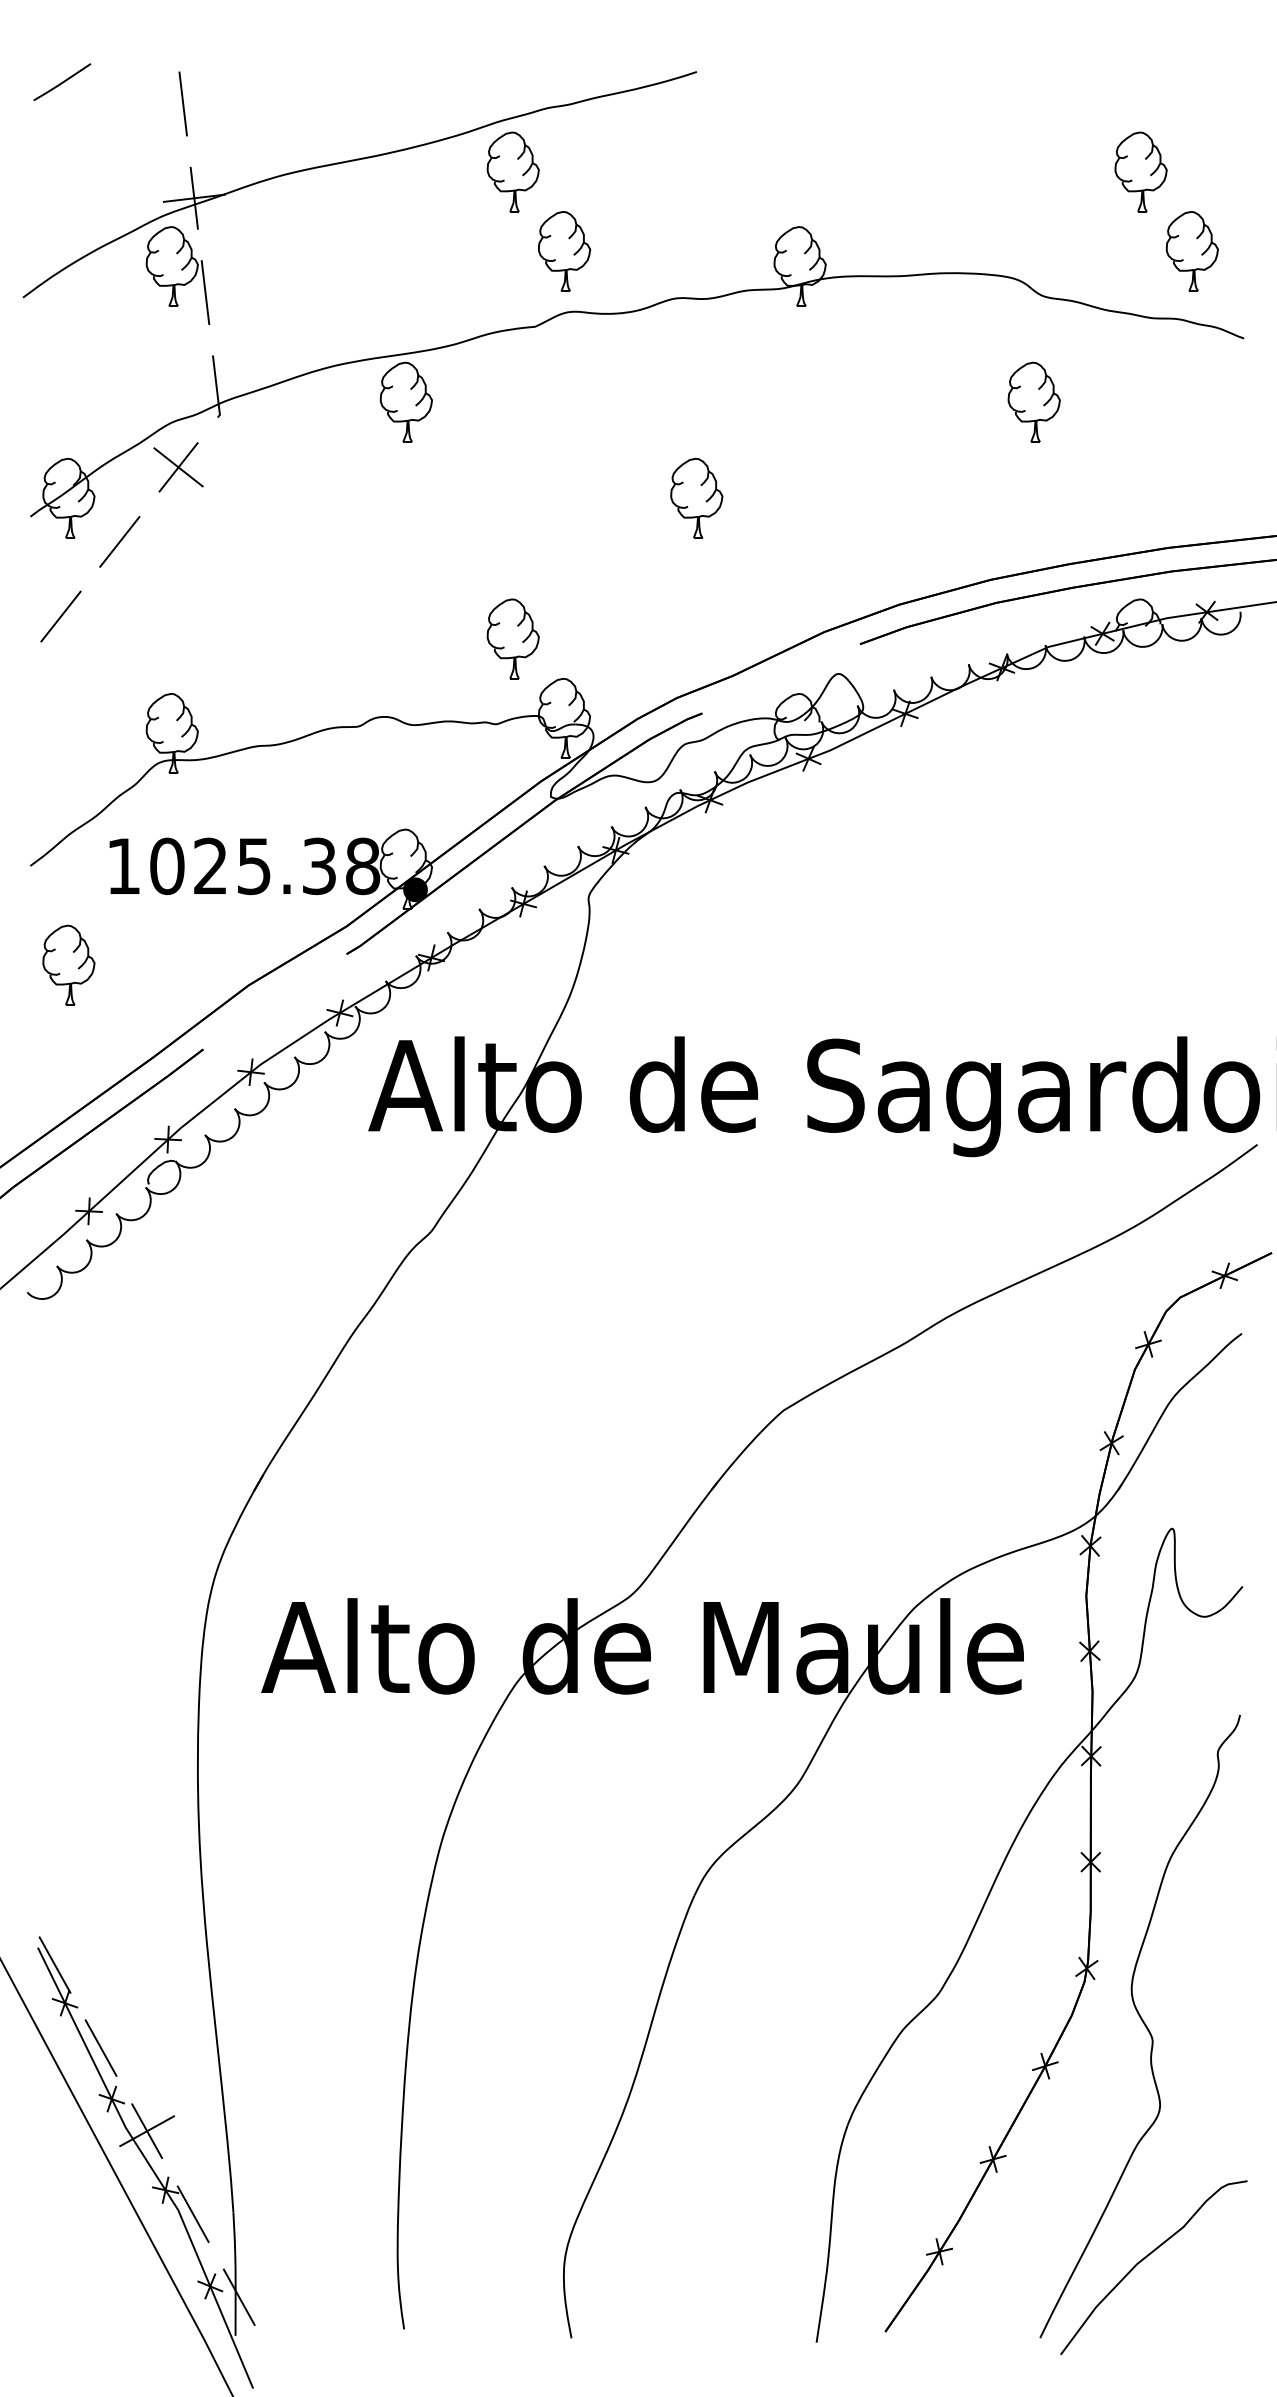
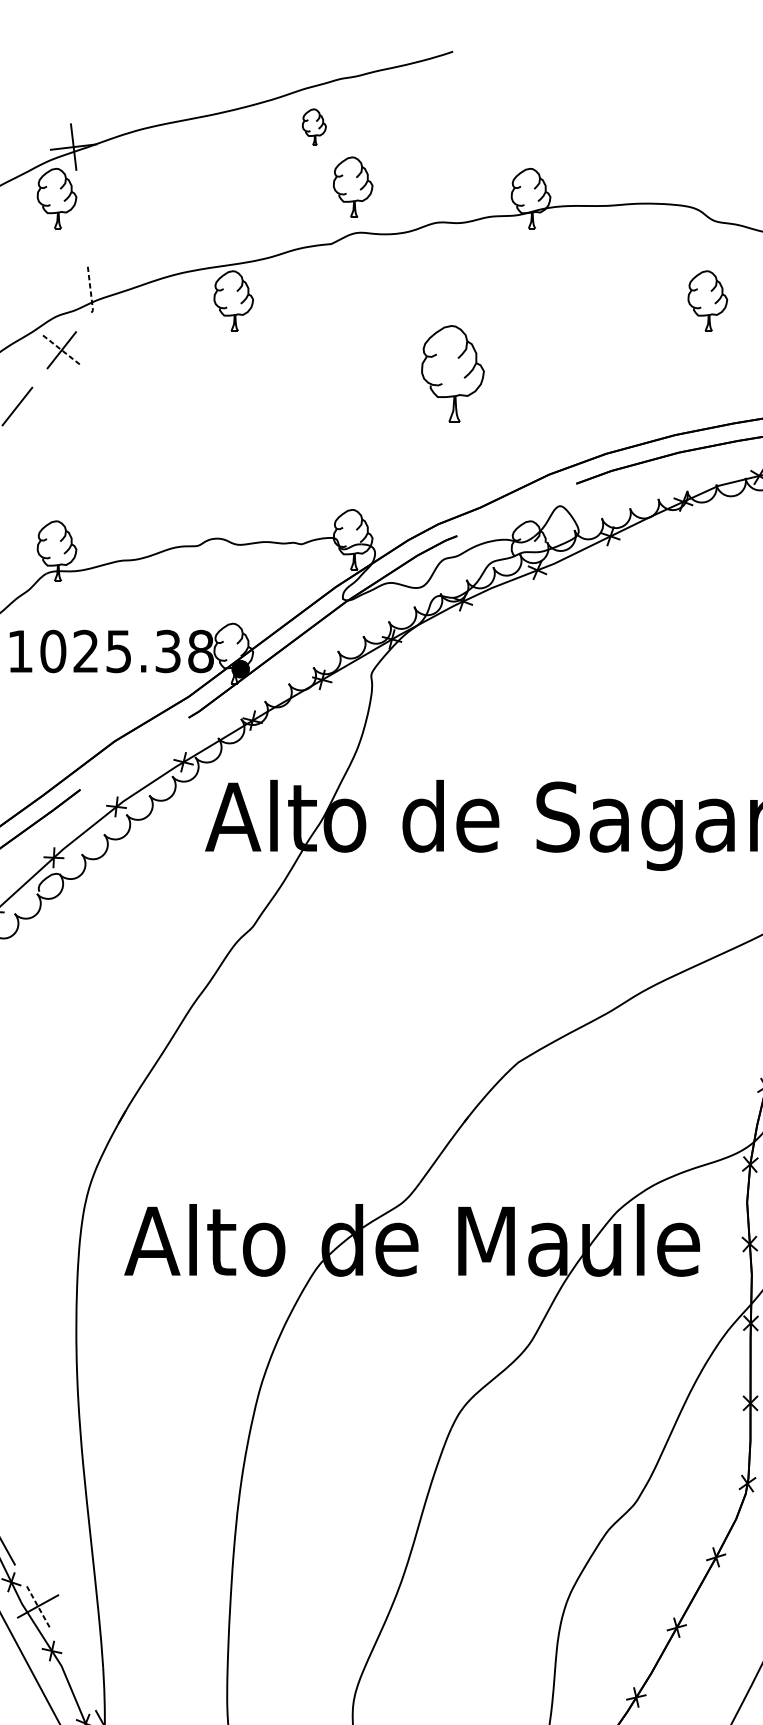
line: (182, 103) -> (64, 75), removed
part: (512, 171) -> (313, 126), size x0.6
line: (205, 292) -> (82, 218), removed
line: (216, 388) -> (90, 290), solid -> dashed
line: (178, 467) -> (61, 350), solid -> dashed
part: (696, 497) -> (452, 372), size x1.6
part: (512, 638) -> (313, 479), removed
line: (147, 2131) -> (38, 1606), solid -> dashed
line: (192, 2213) -> (72, 1668), removed

